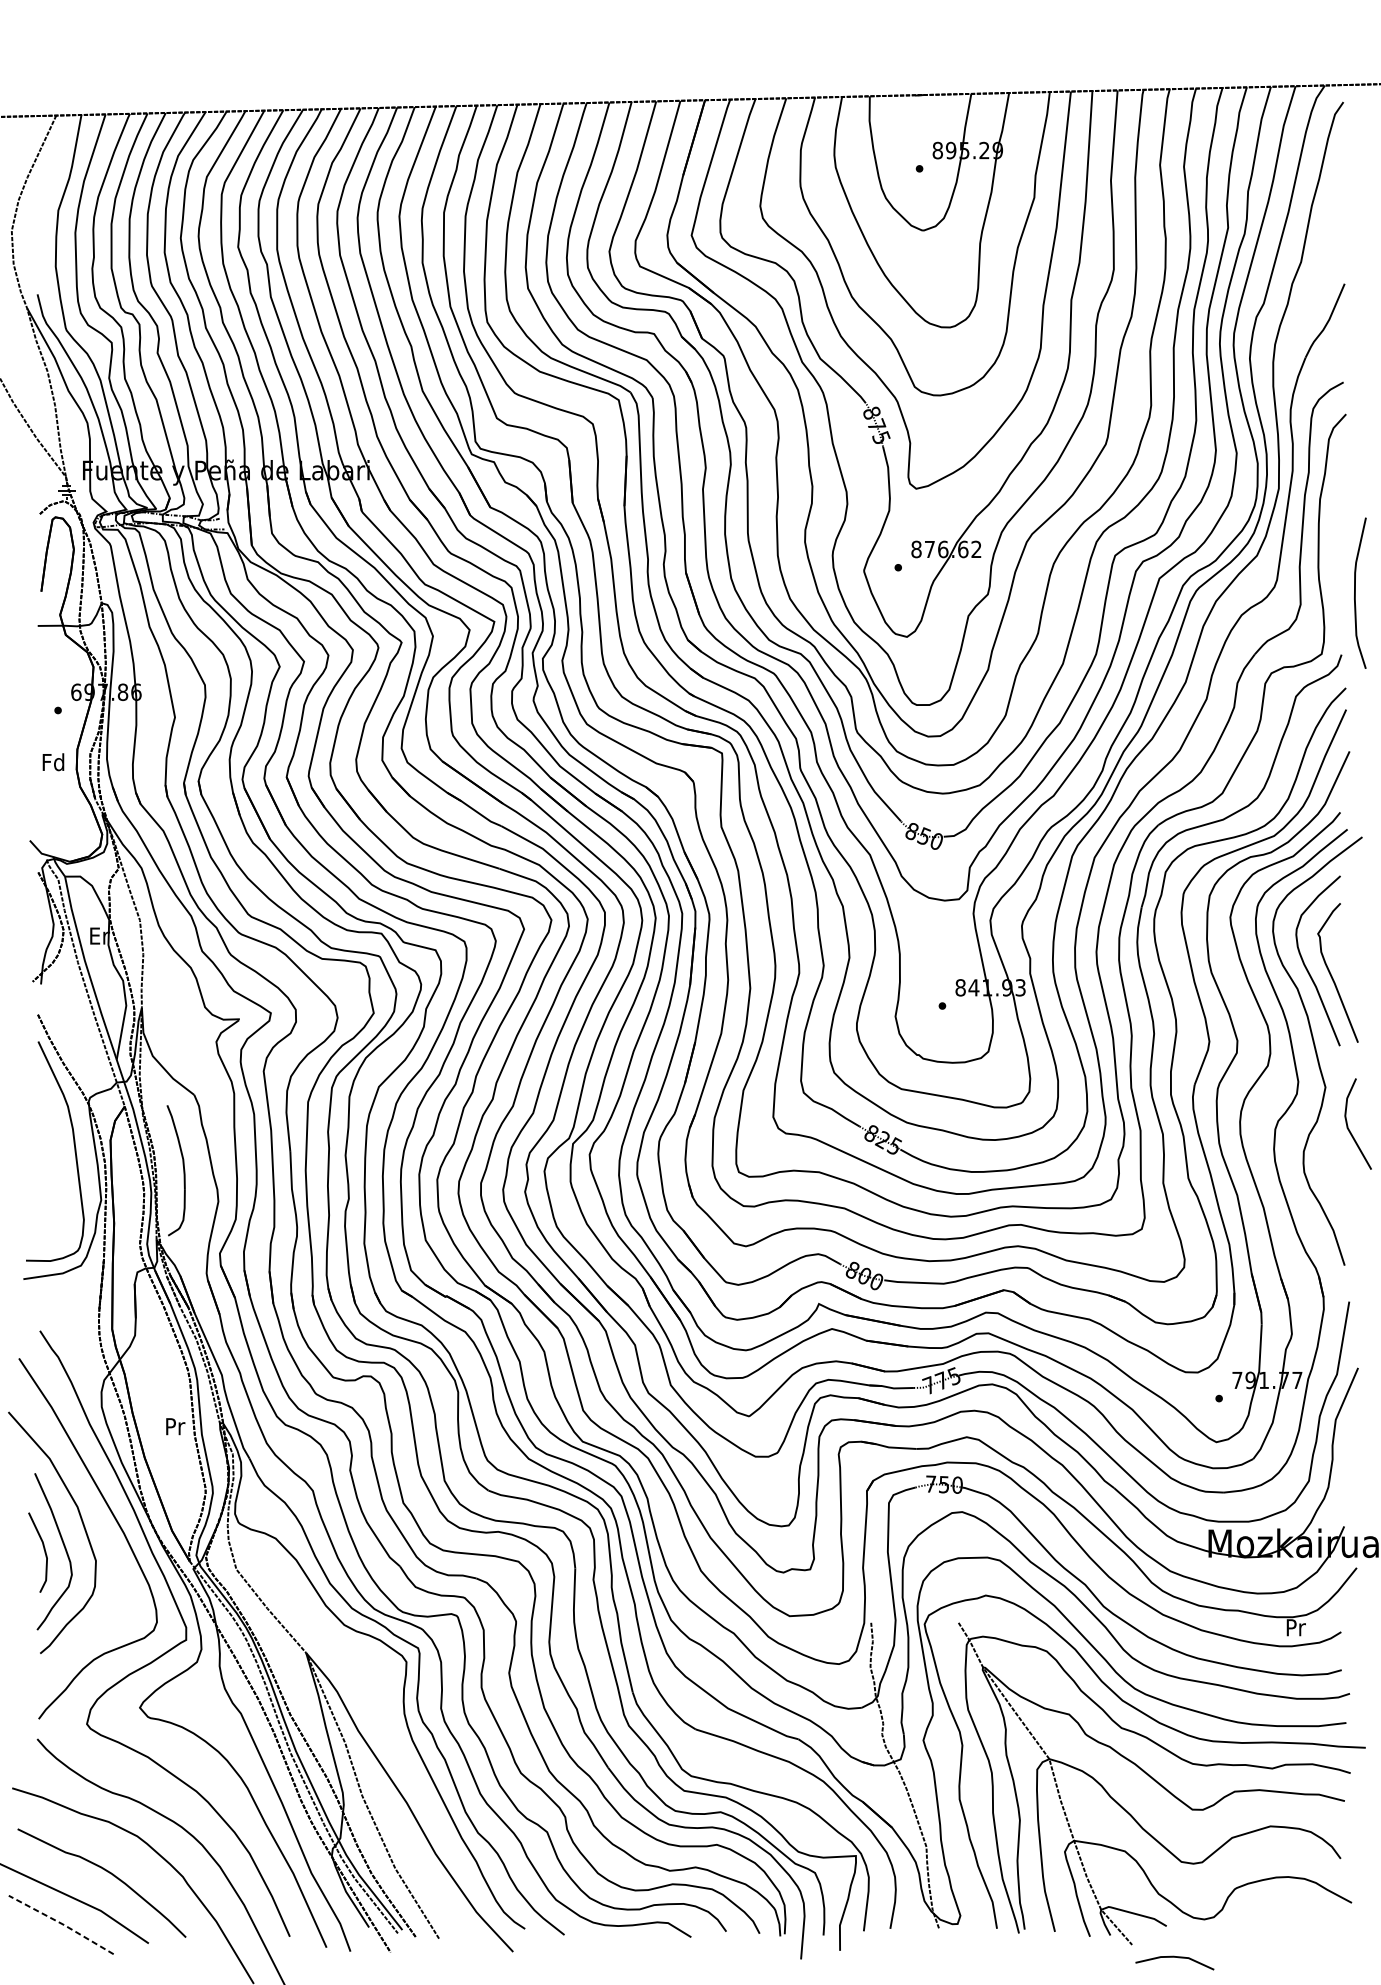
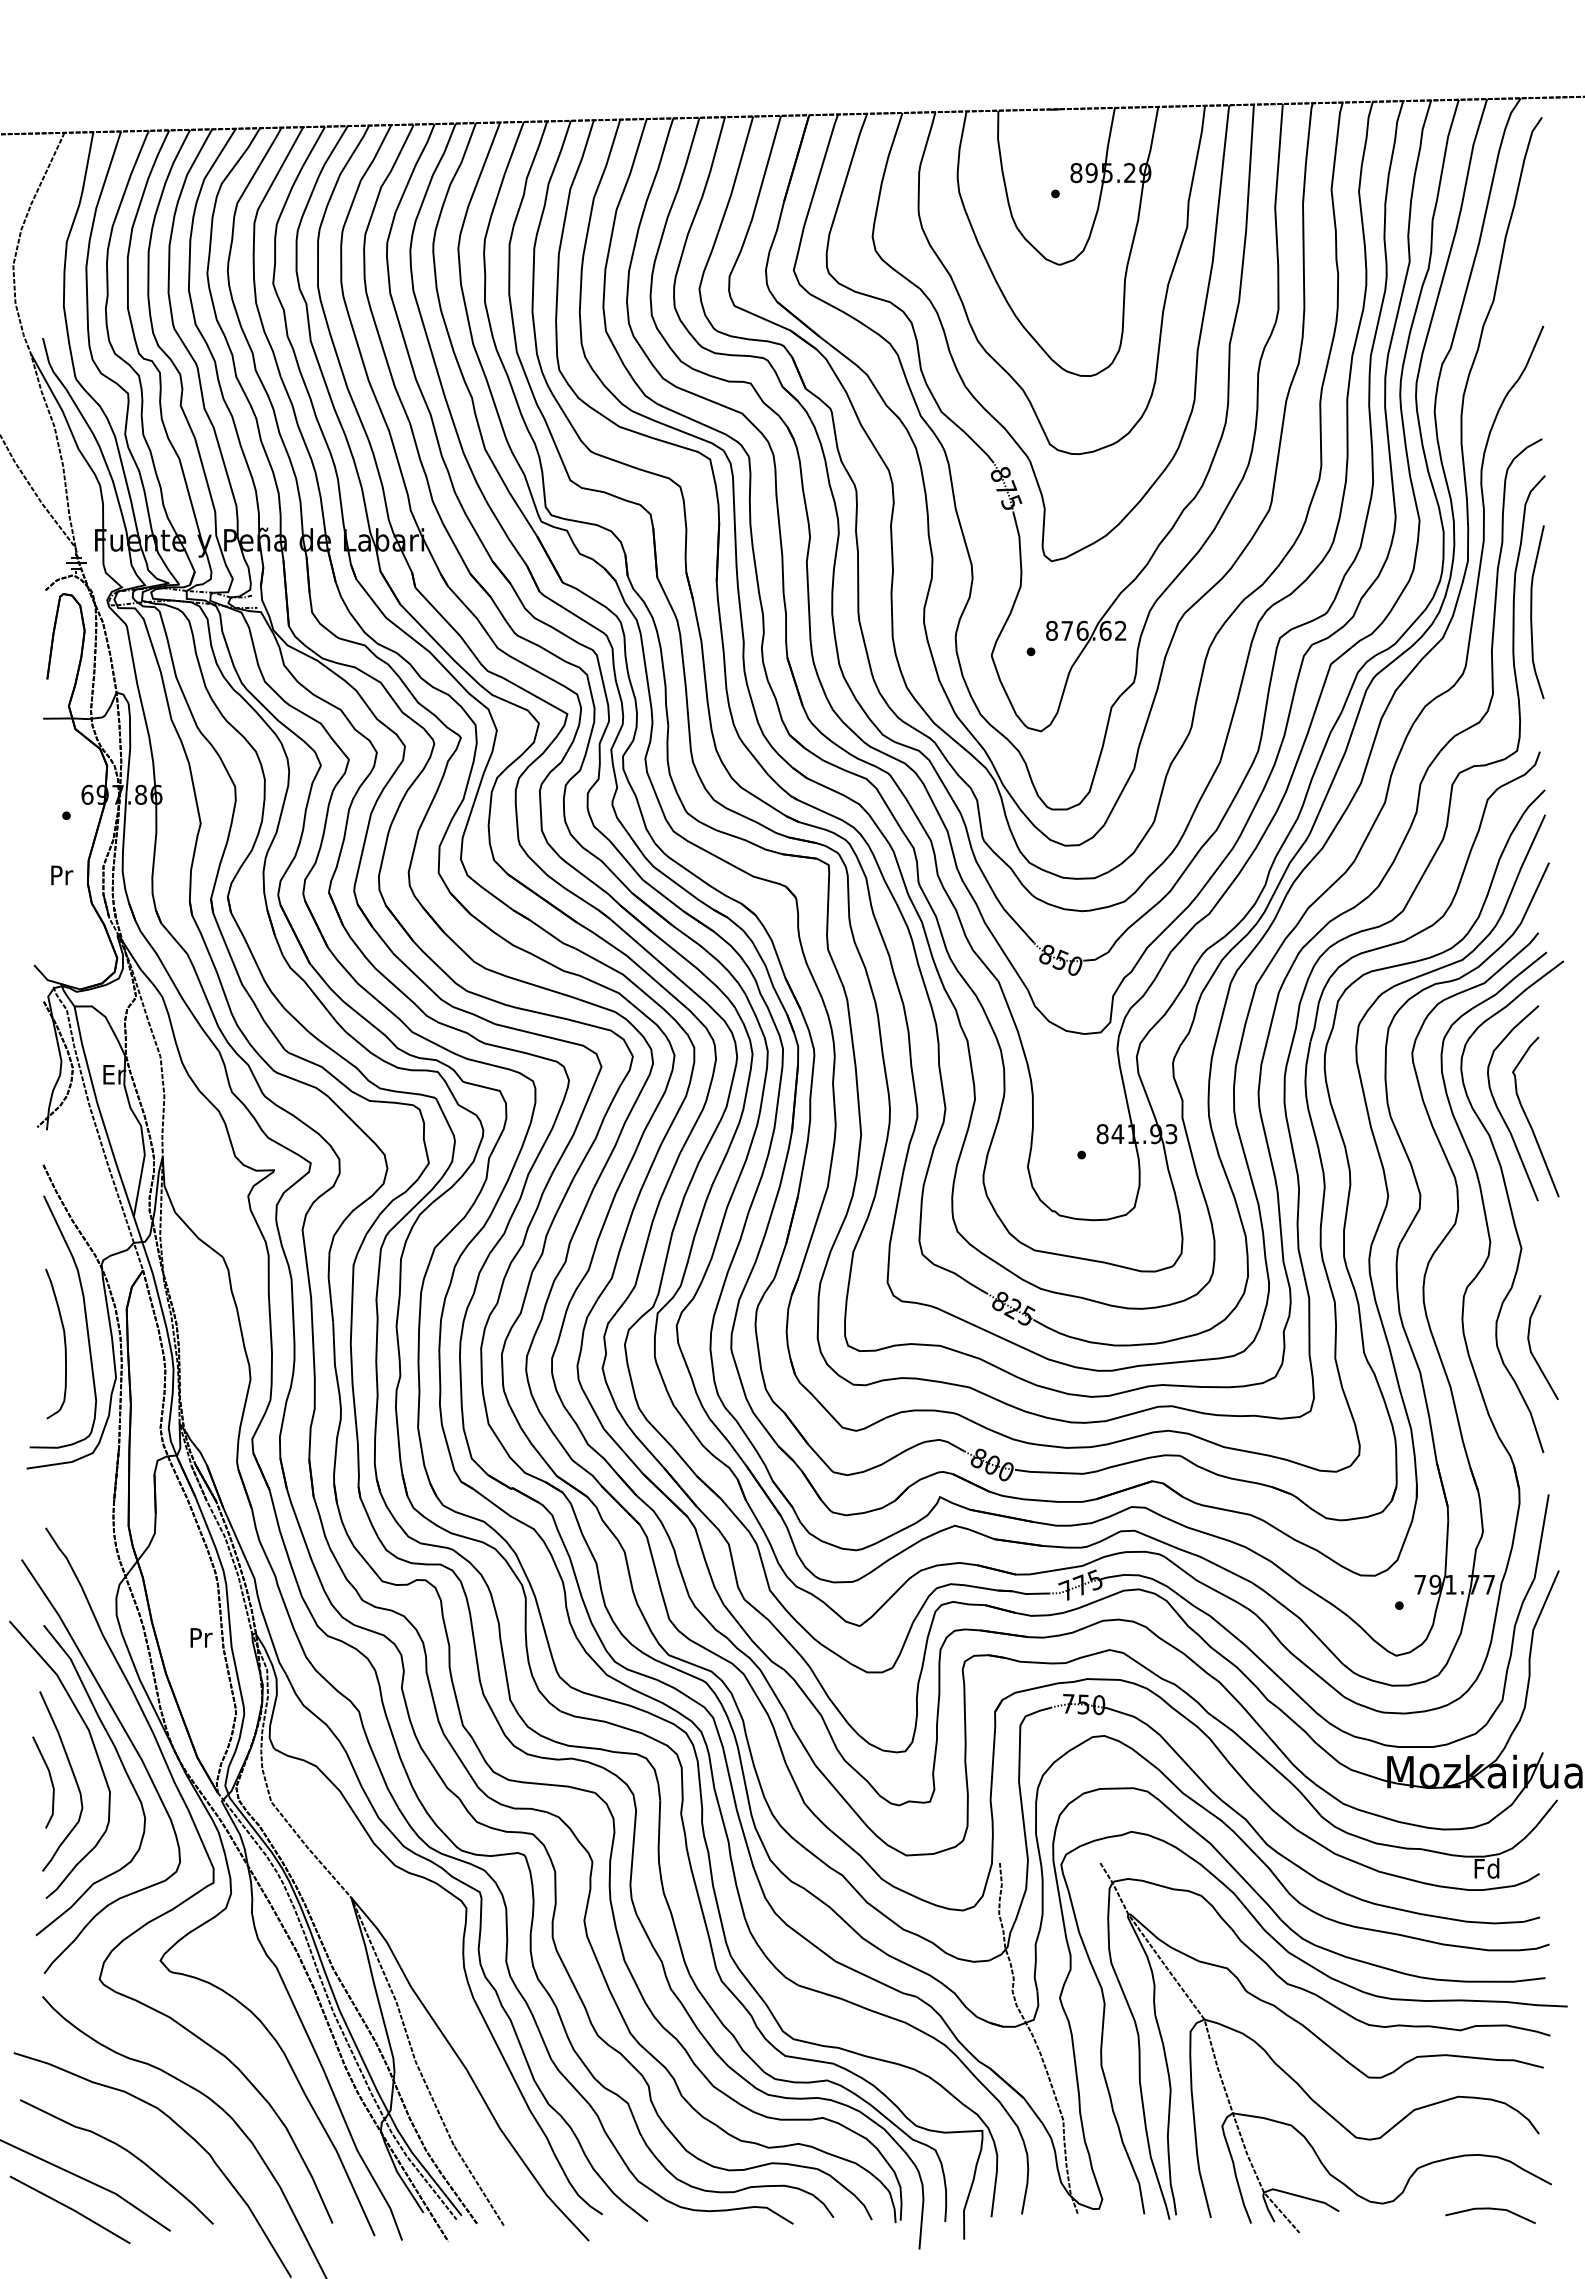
curve: (1356, 592) -> (1532, 611), moved
text: (53, 761) -> (61, 874), Fd -> Pr
line: (1348, 1124) -> (1531, 1348), moved
part: (183, 1170) -> (64, 1343), moved
curve: (105, 1536) -> (121, 1764), added
text: (1295, 1627) -> (1486, 1868), Pr -> Fd
line: (62, 1923) -> (71, 2208), dashed -> solid
line: (1174, 1957) -> (1490, 2209), moved

